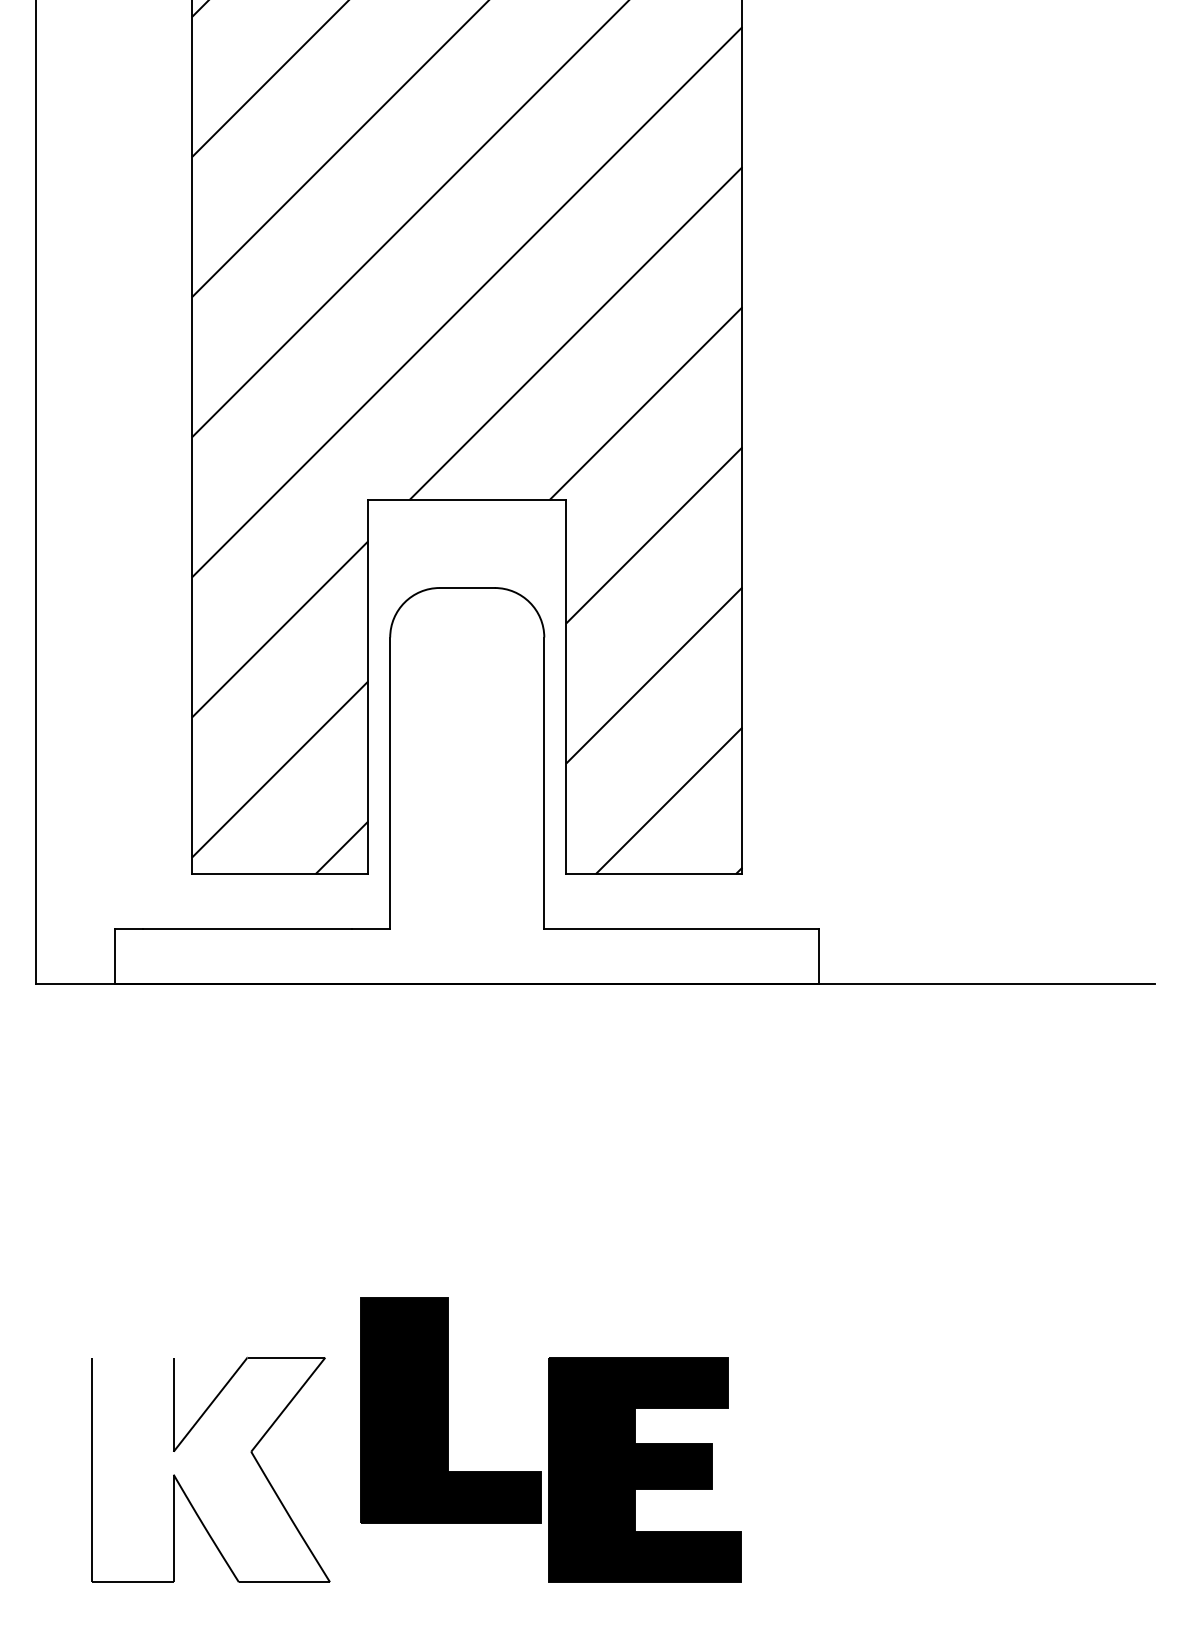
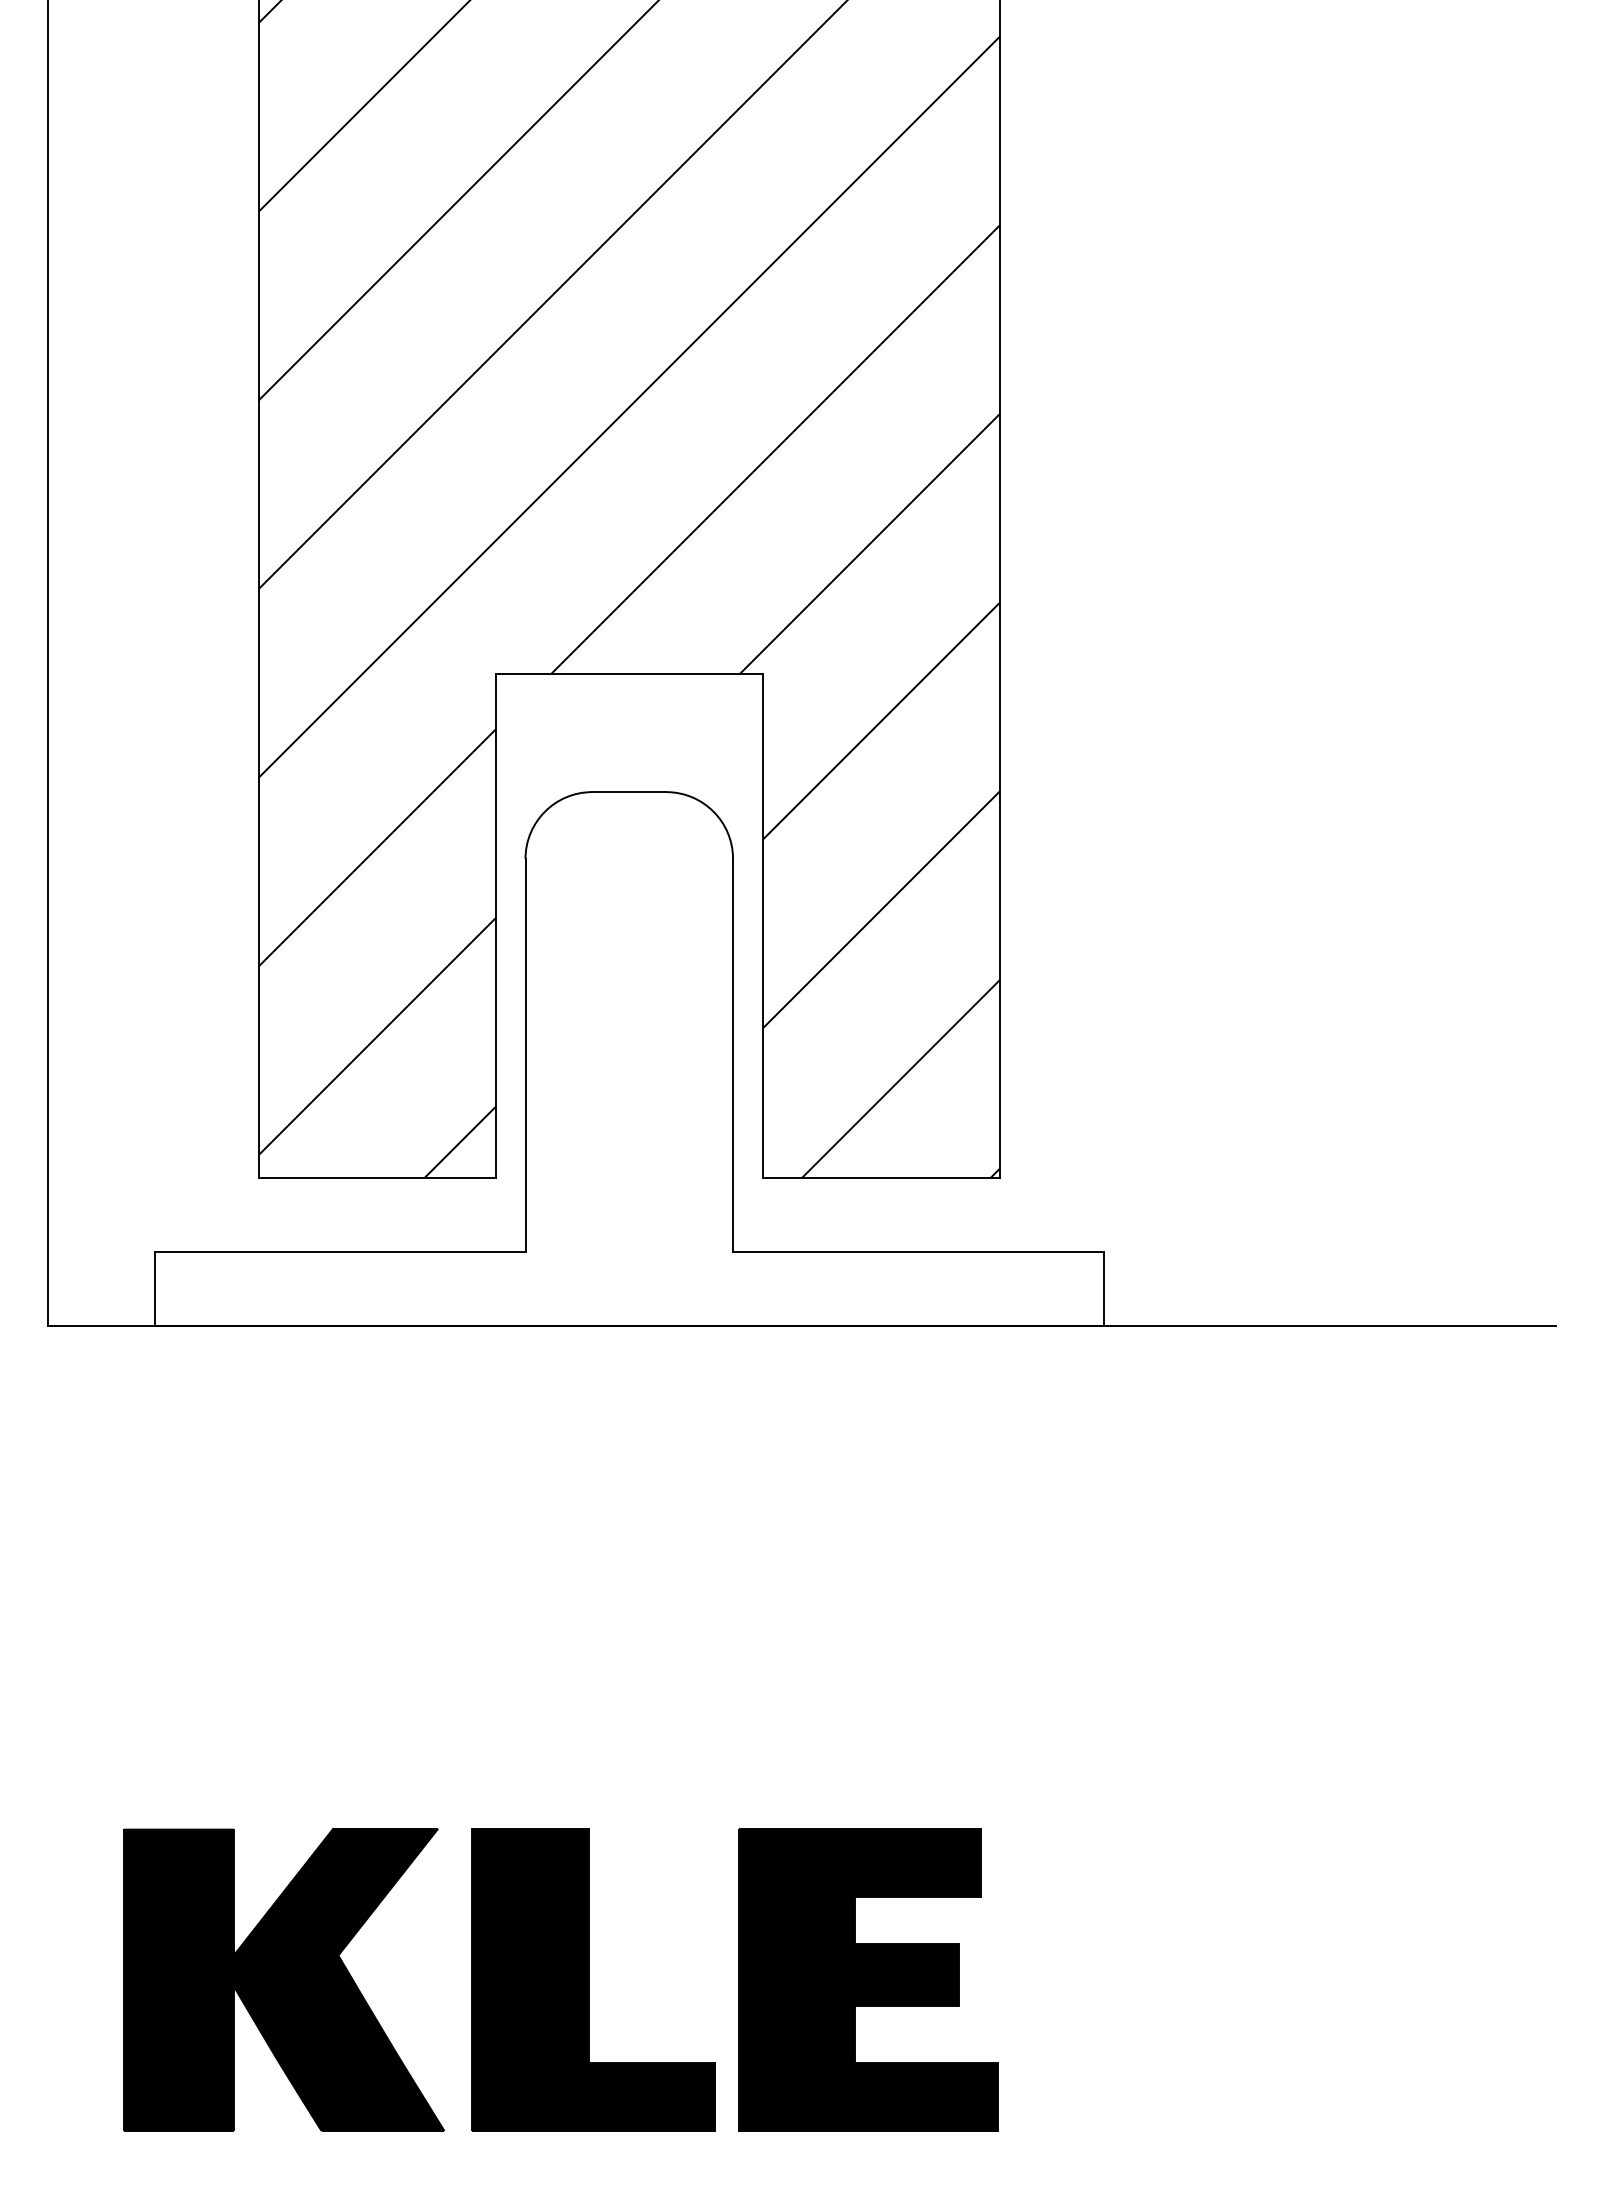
part: (451, 1410) -> (593, 1979), moved
fill: (210, 1469) -> (283, 1979), added

